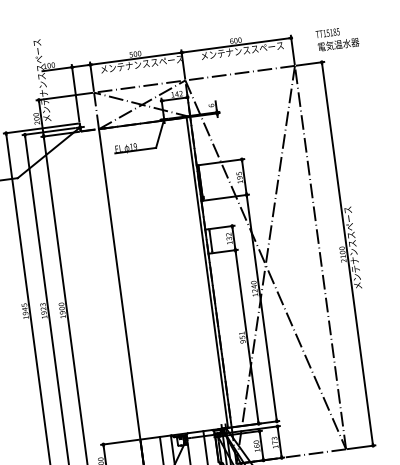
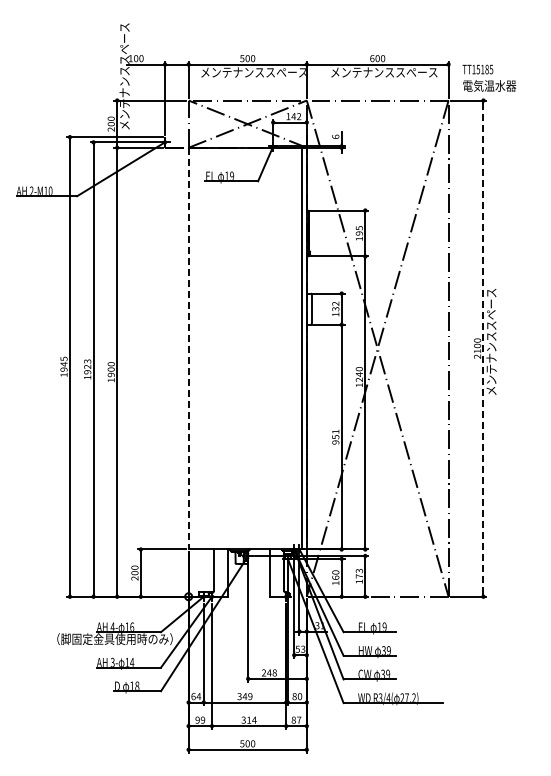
text: (337, 38) -> (489, 77), moved
line: (347, 253) -> (483, 348), solid -> dashed
line: (119, 284) -> (188, 348), solid -> dashed

